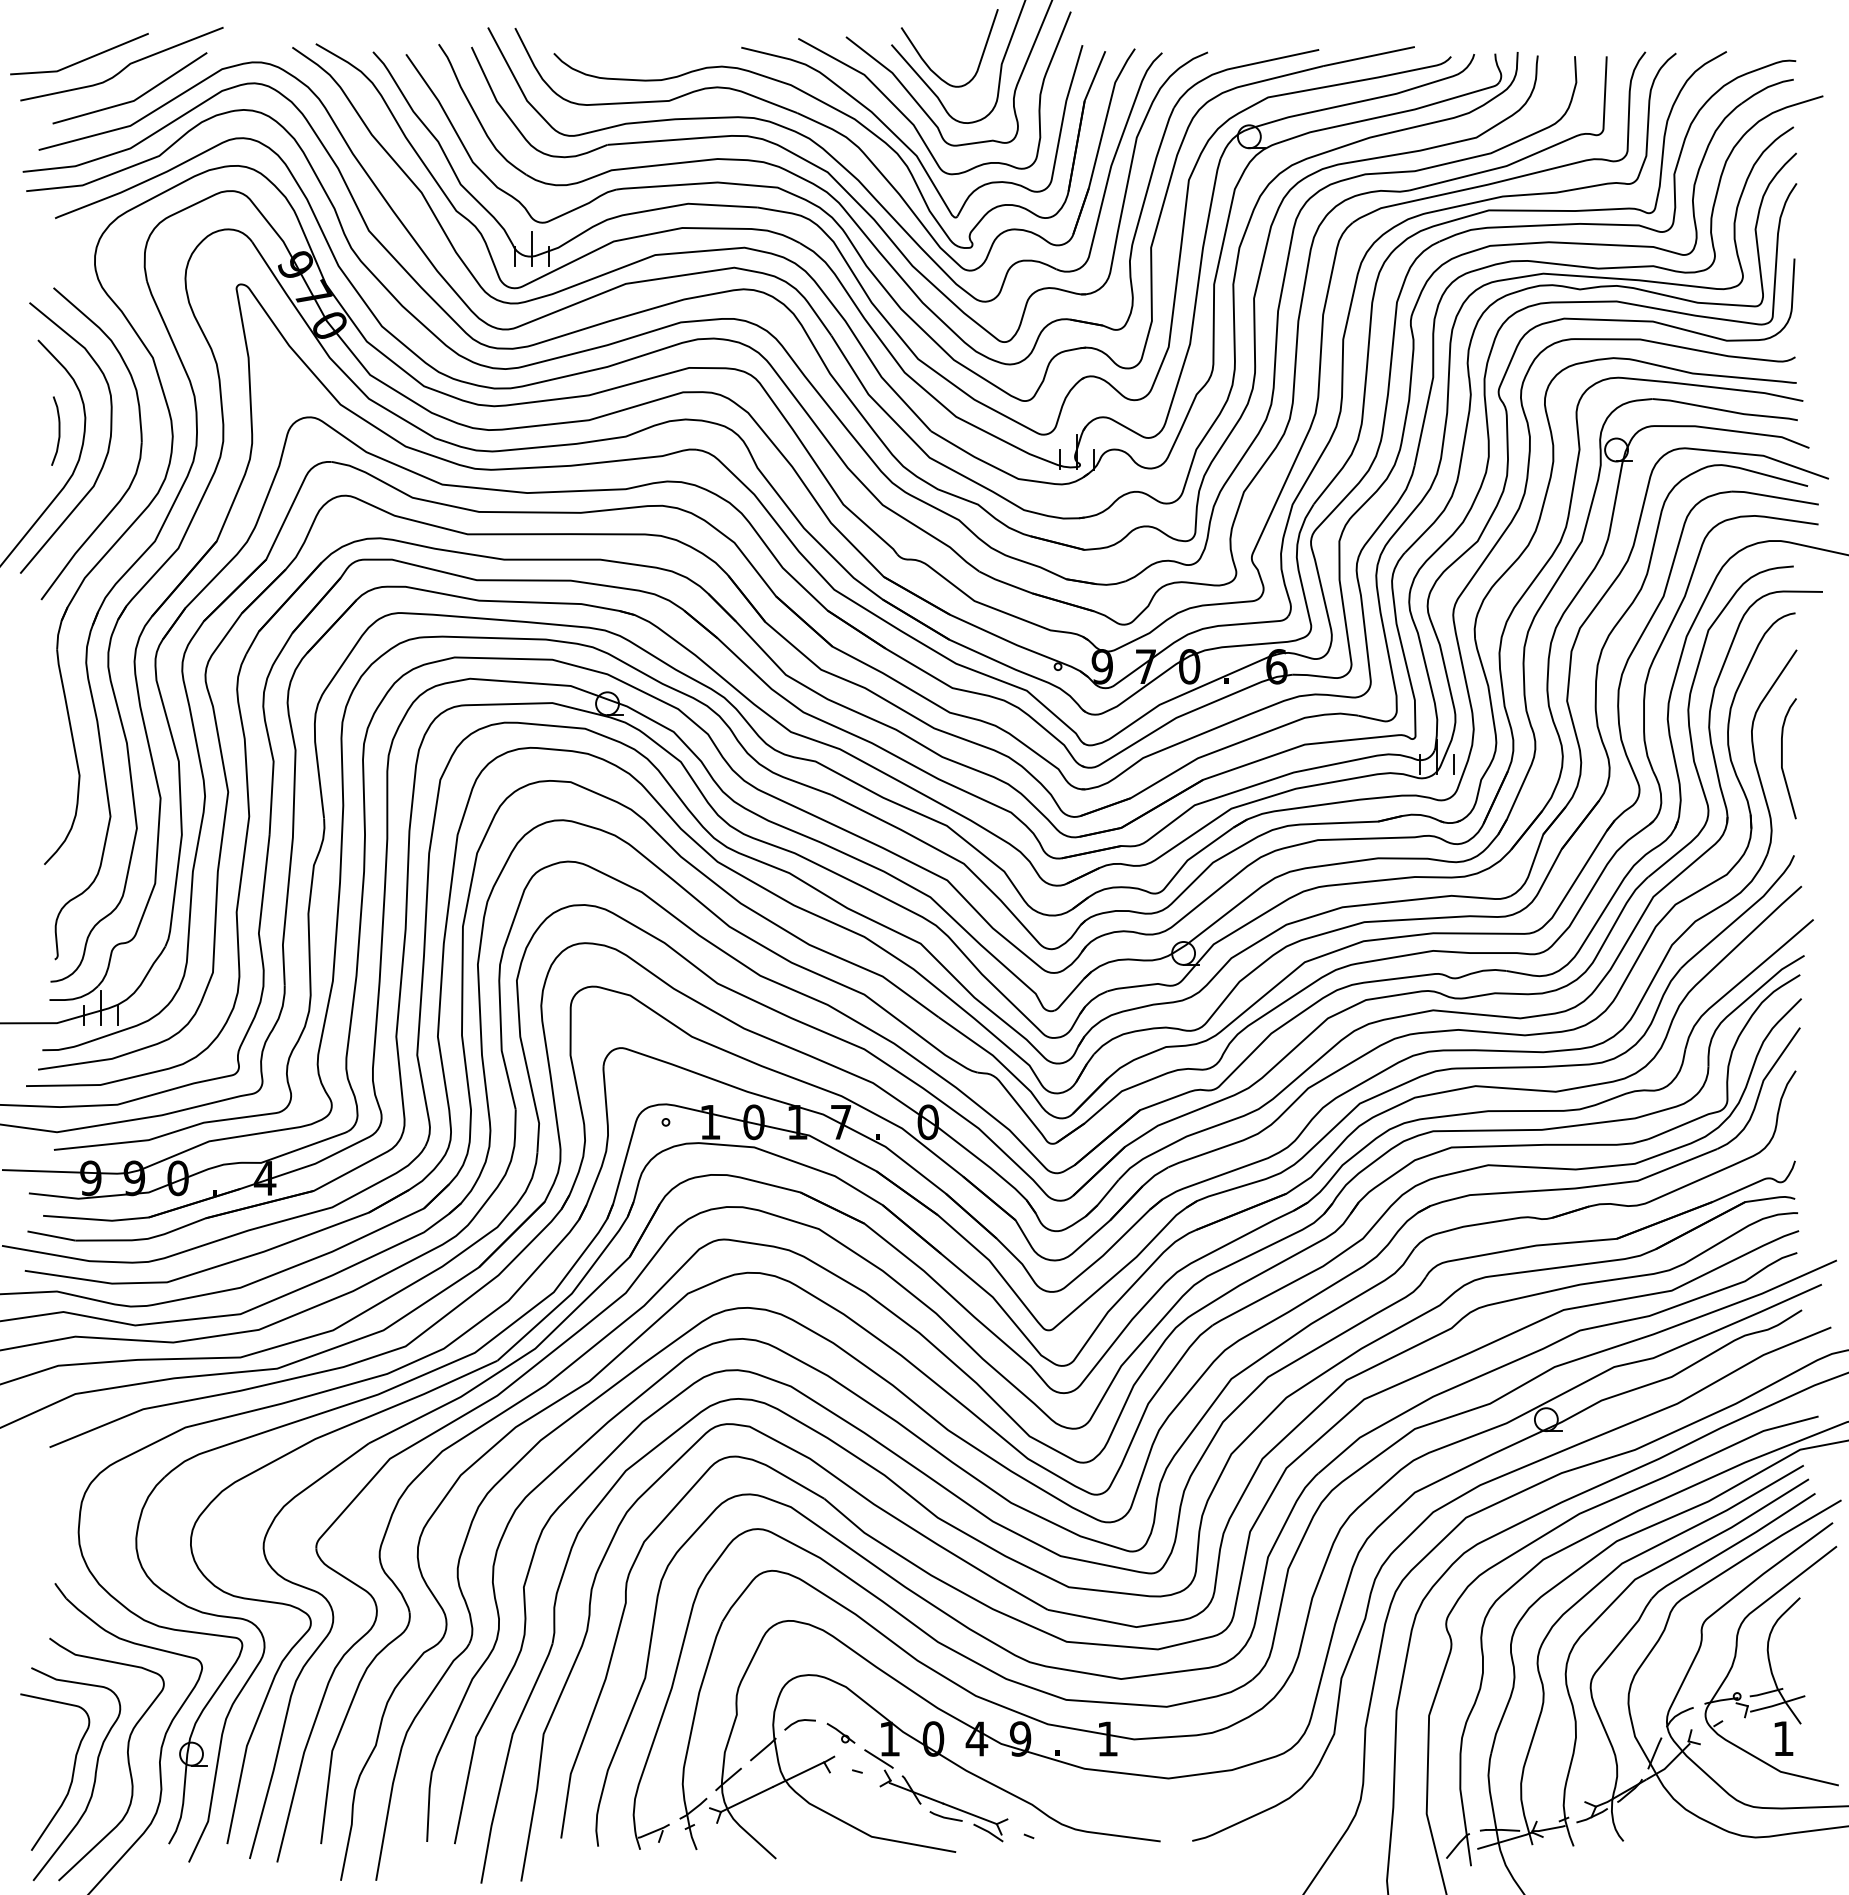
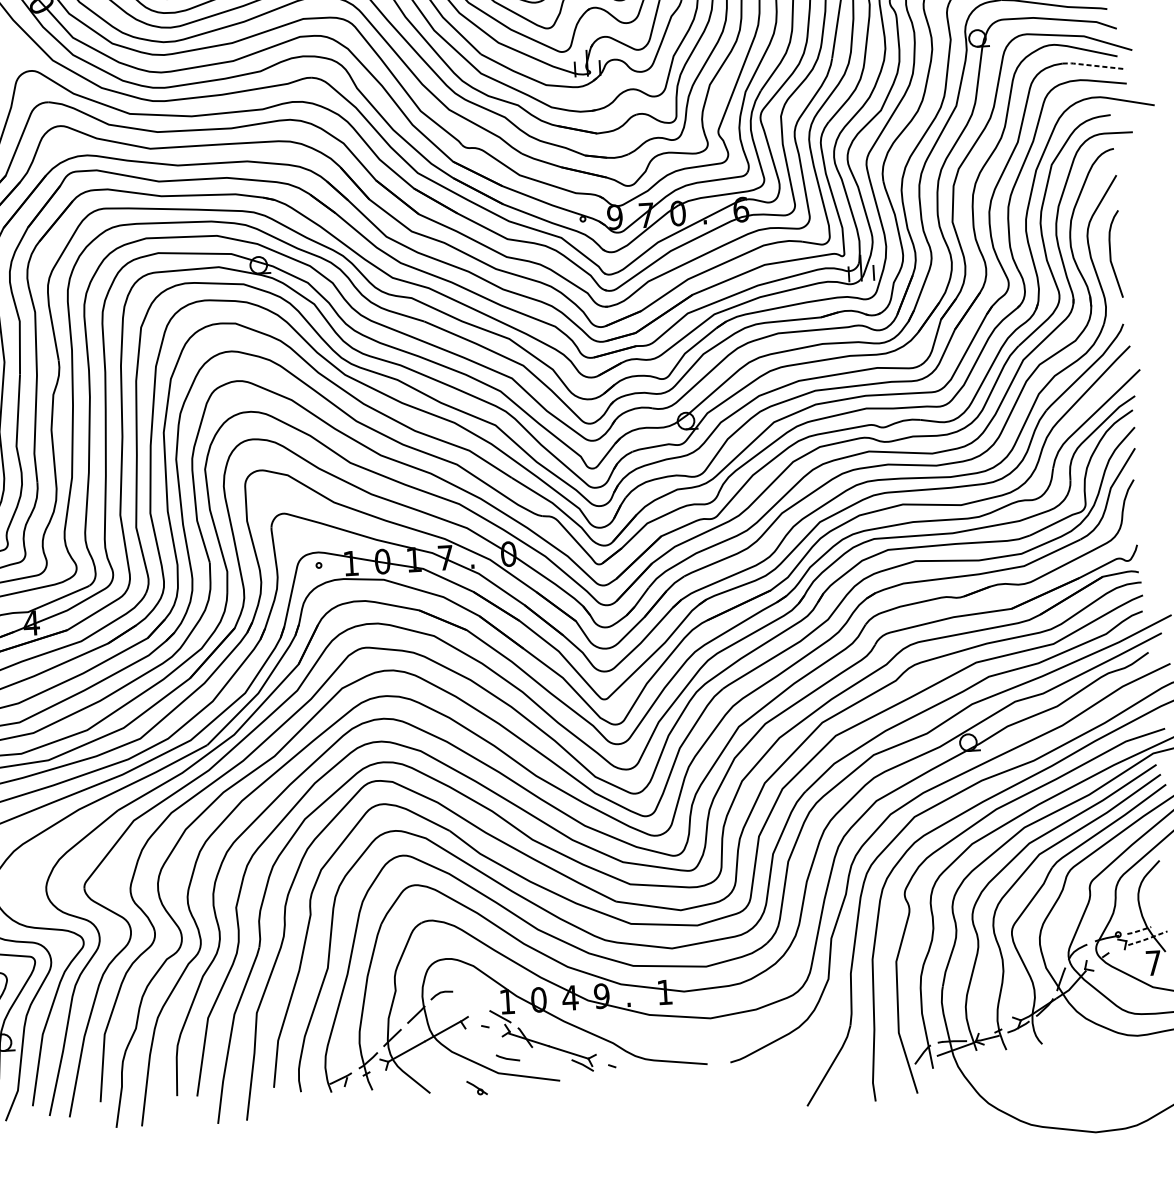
line: (1773, 497) -> (1093, 66), solid -> dashed
line: (1766, 1693) -> (1139, 931), solid -> dashed
line: (1777, 1704) -> (1147, 938), solid -> dashed
part: (840, 1733) -> (476, 1088), moved
text: (1783, 1738) -> (1153, 963), 1 -> 7
line: (944, 1816) -> (506, 1058), moved

